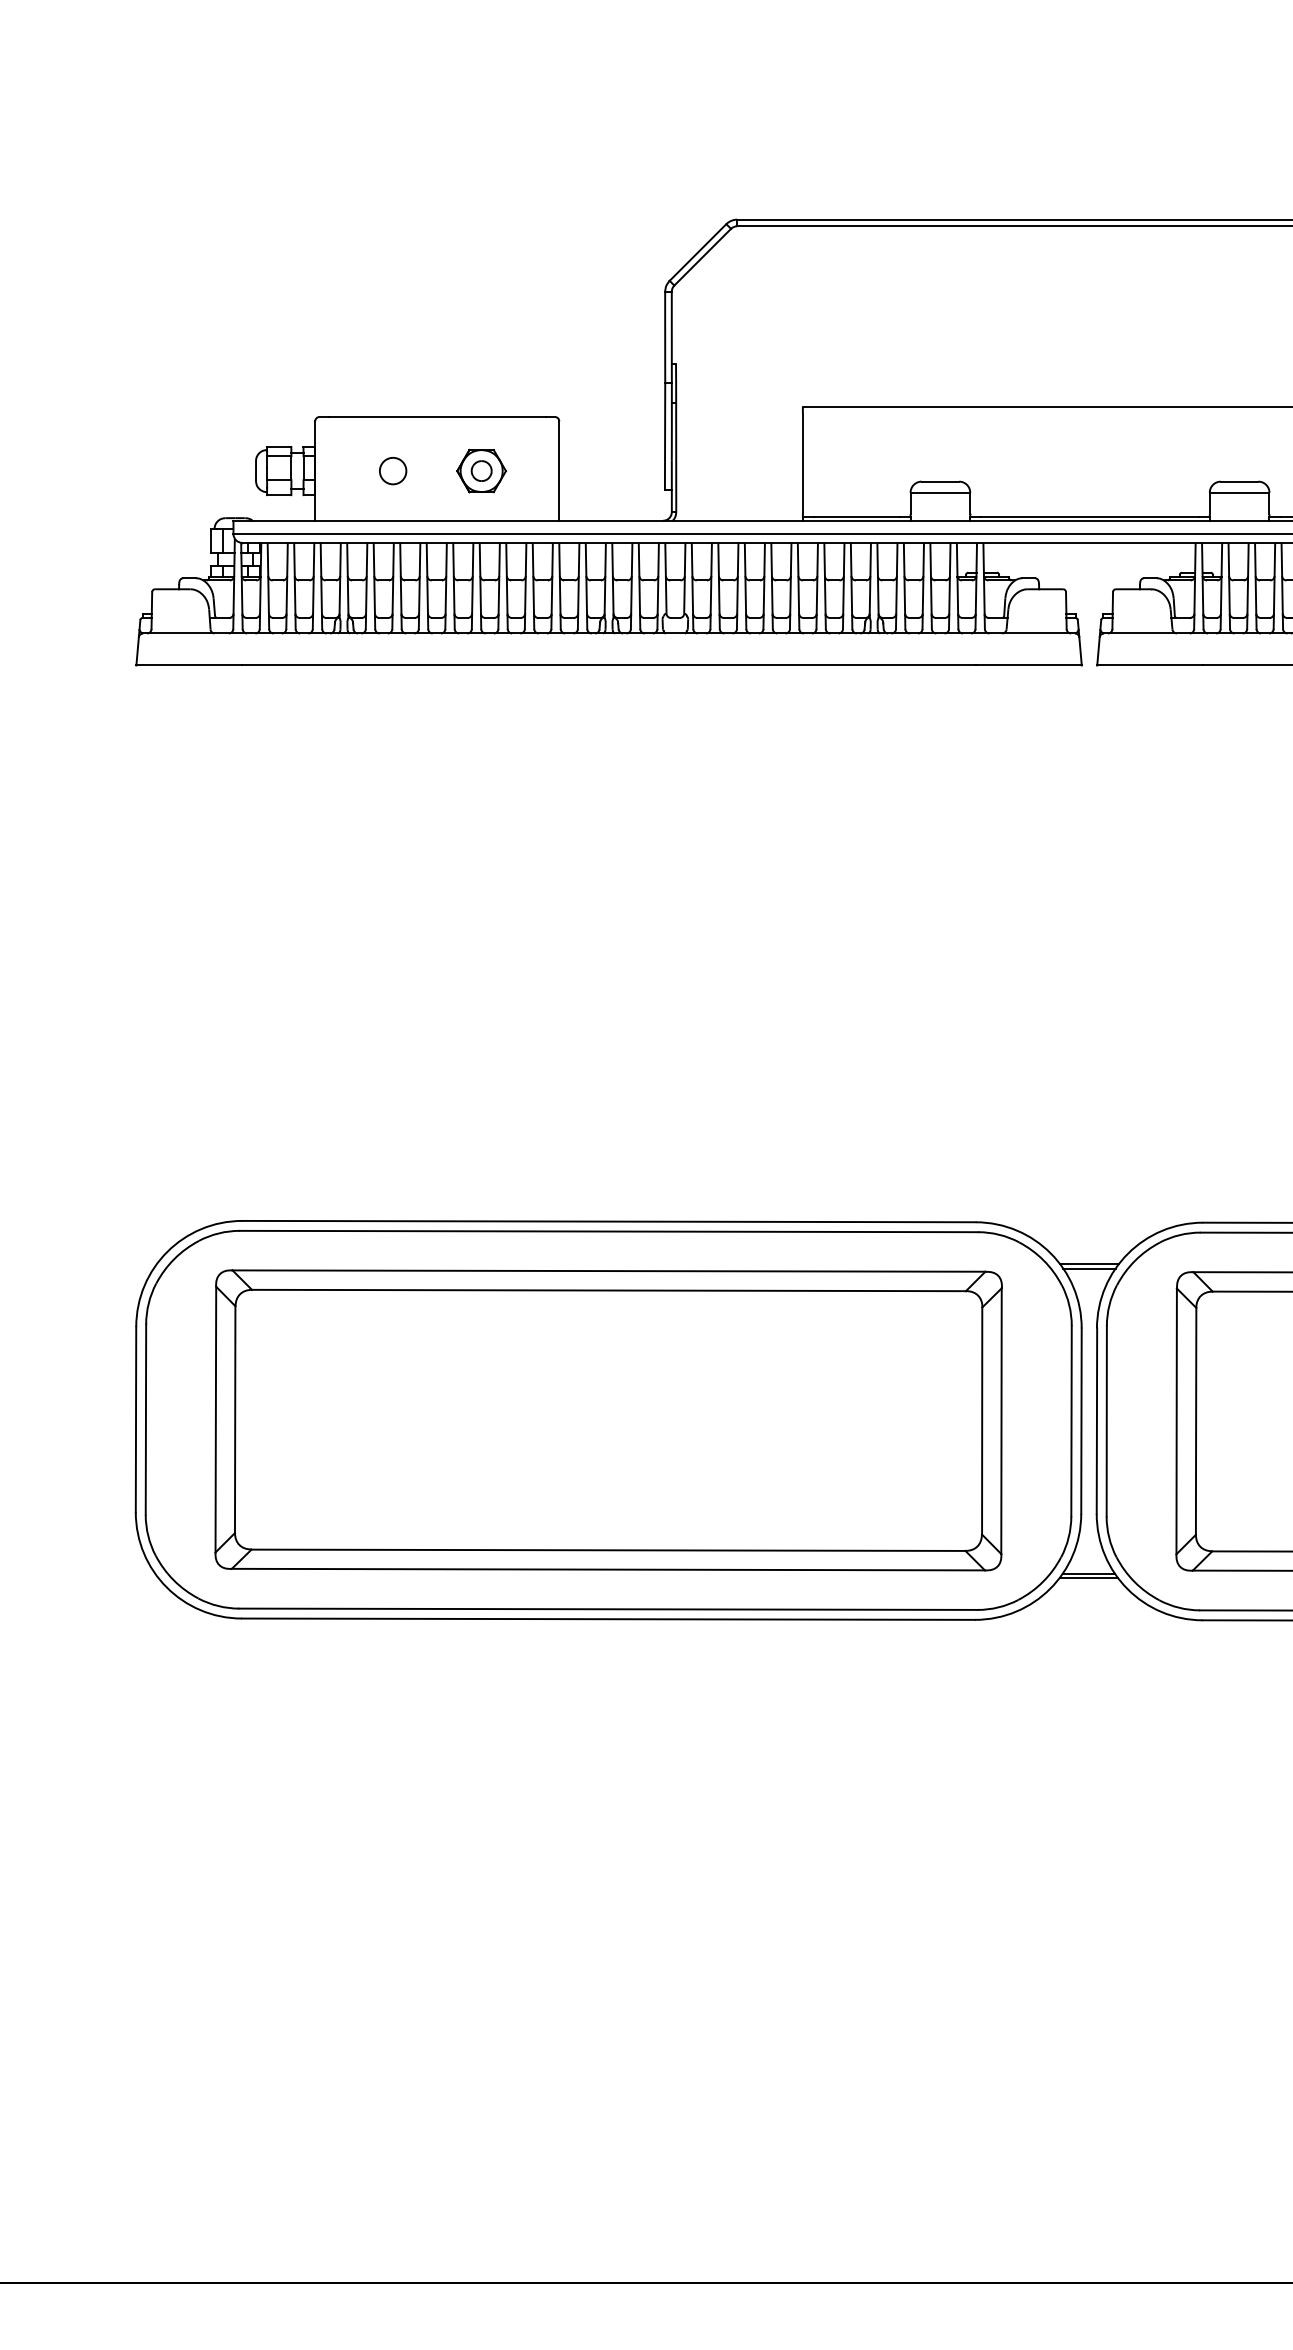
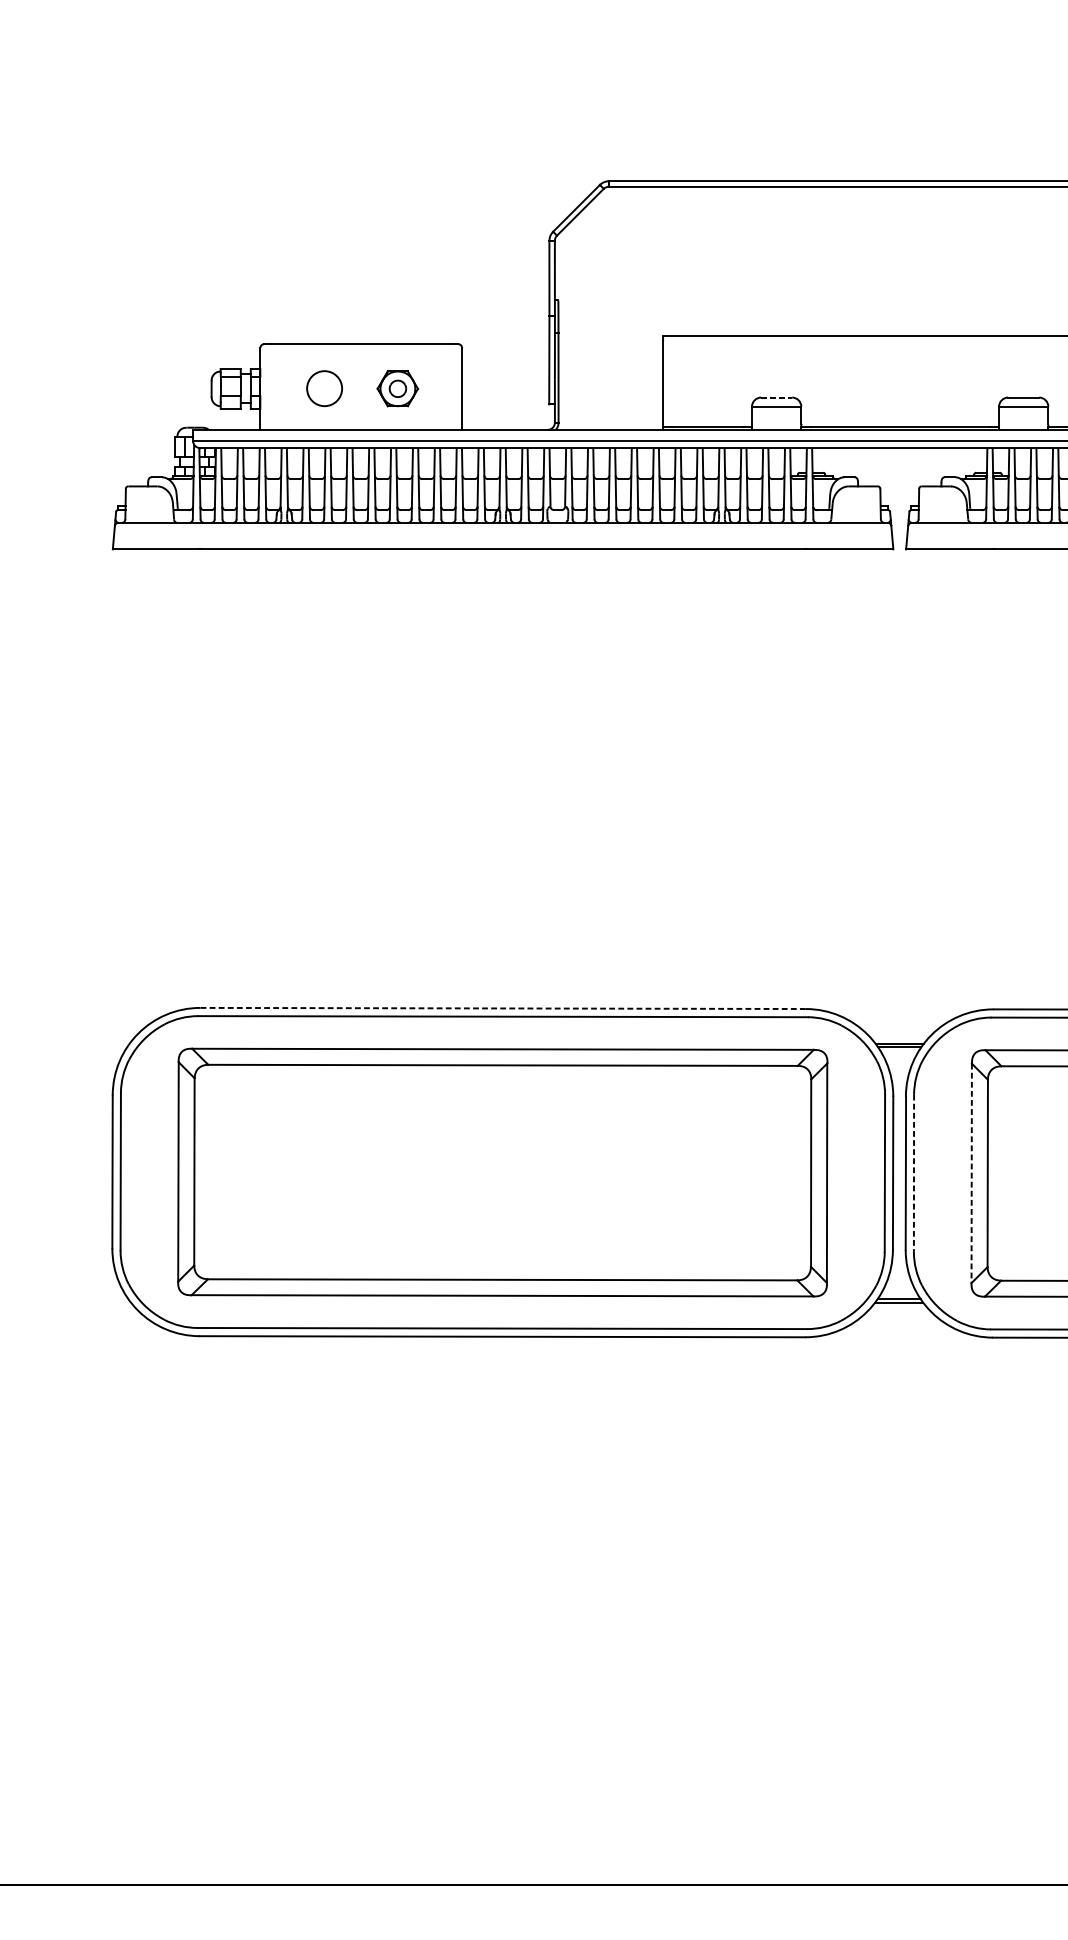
circle: (393, 471) -> (325, 389), size x1.6
line: (940, 481) -> (776, 397), solid -> dashed
line: (609, 1221) -> (503, 1008), solid -> dashed
line: (1106, 1421) -> (913, 1173), solid -> dashed
line: (1176, 1421) -> (971, 1173), solid -> dashed

